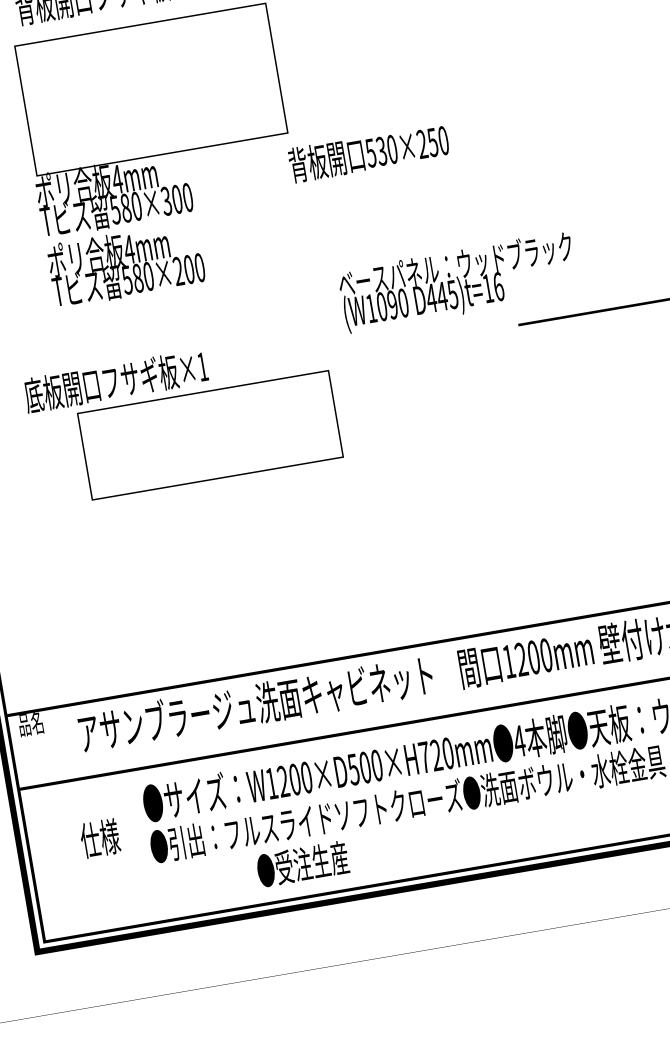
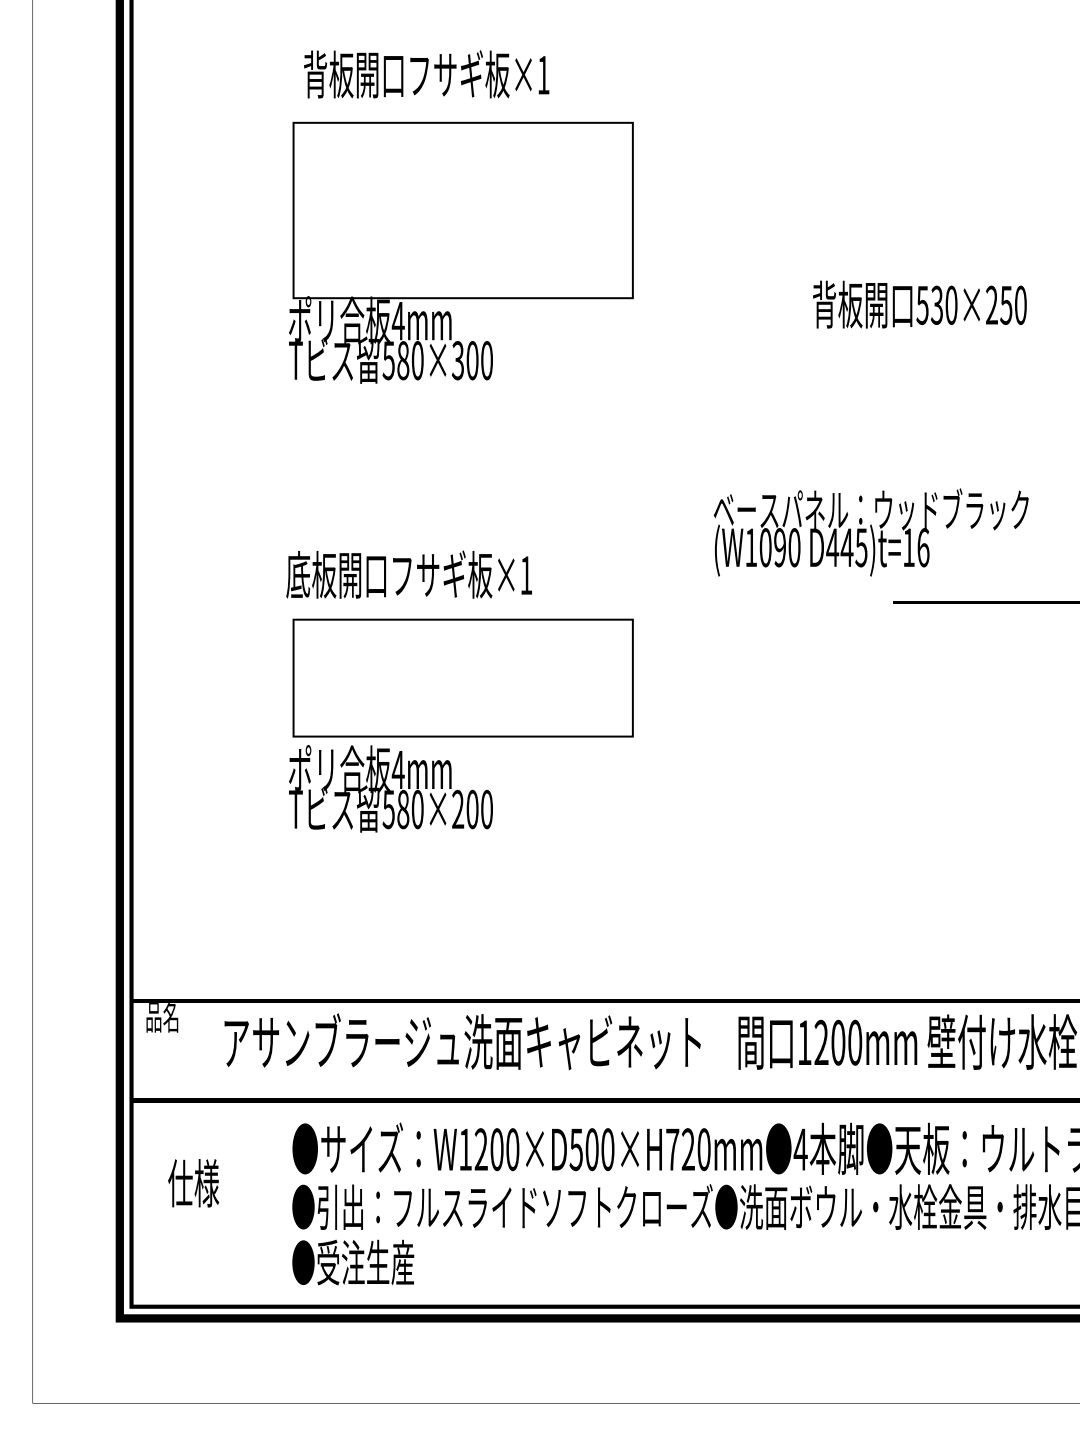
text: (368, 152) -> (919, 304), moved
text: (125, 264) -> (390, 788), moved
text: (457, 282) -> (870, 532), moved
text: (115, 381) -> (408, 574), moved
text: (100, 838) -> (193, 1183), moved
text: (302, 864) -> (353, 1262), moved

